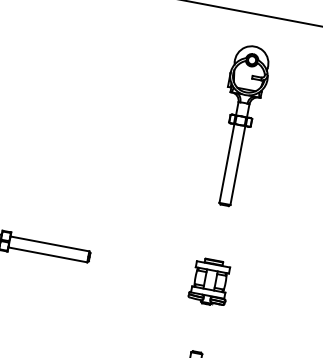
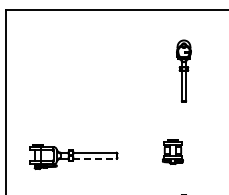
part: (238, 124) -> (183, 70), size x0.7
line: (48, 254) -> (95, 158), solid -> dashed
part: (209, 281) -> (172, 151), moved

